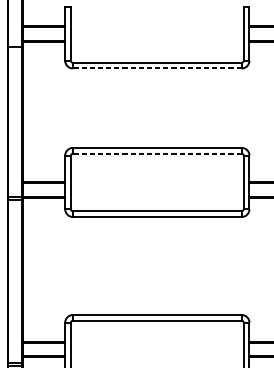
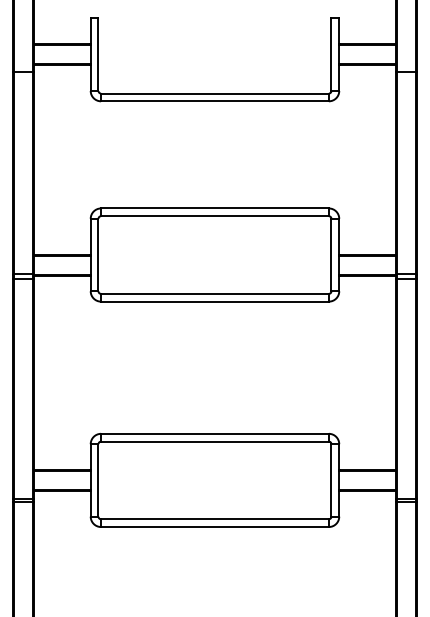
line: (156, 68) -> (214, 101), dashed -> solid
line: (156, 153) -> (214, 216), dashed -> solid

